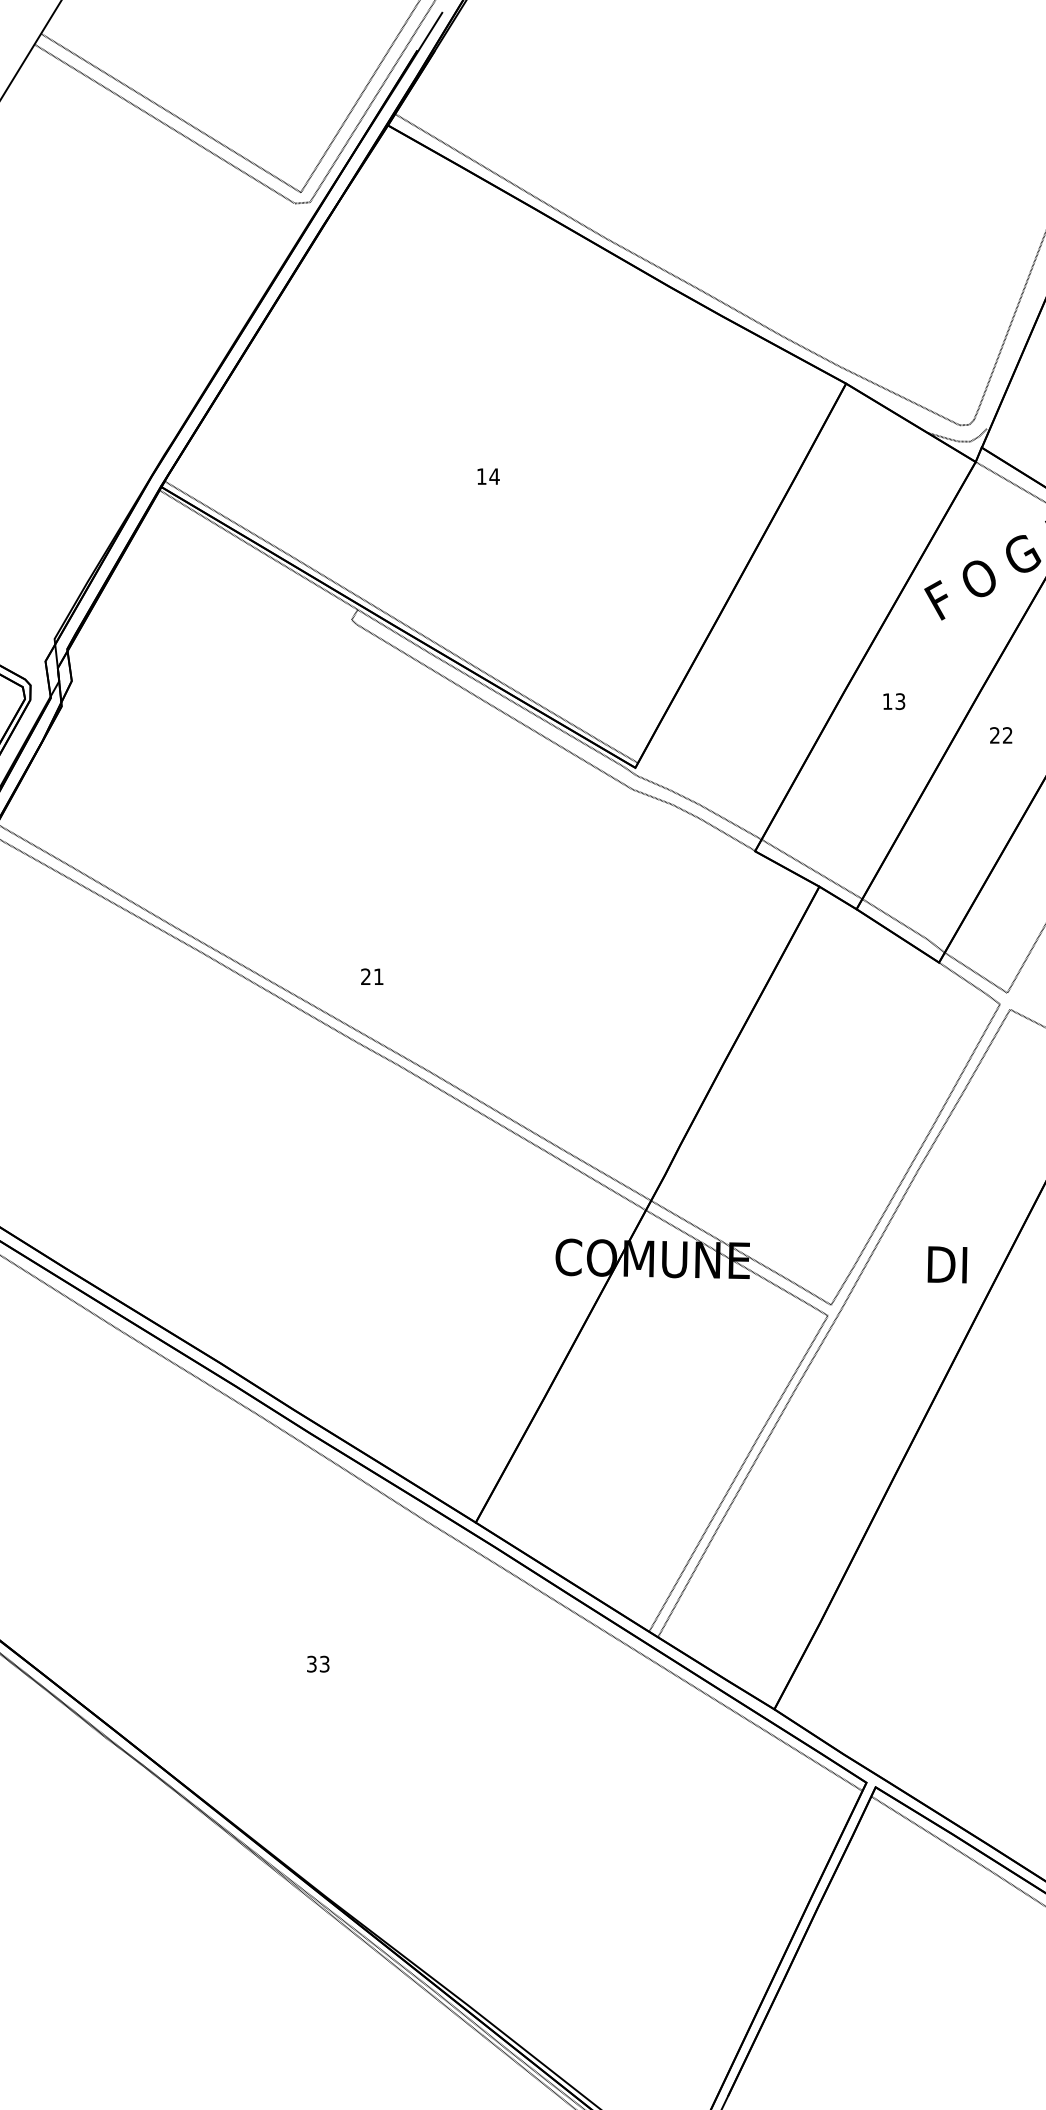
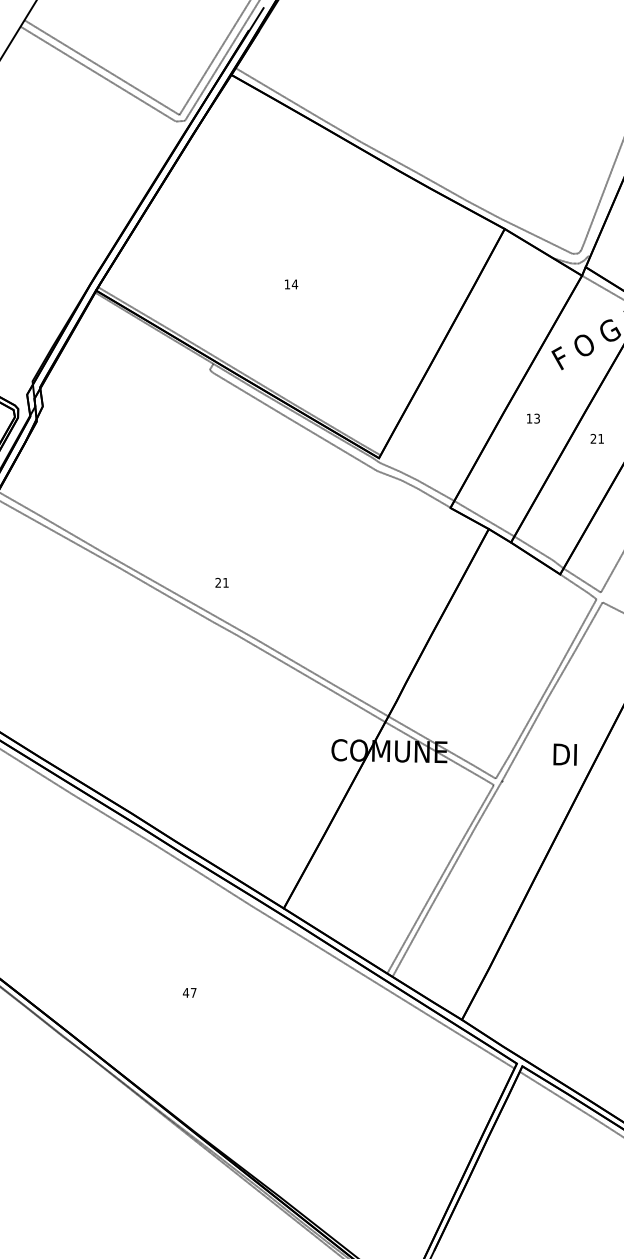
text: (1006, 734) -> (600, 438), 22 -> 21
text: (317, 1663) -> (189, 992), 33 -> 47

